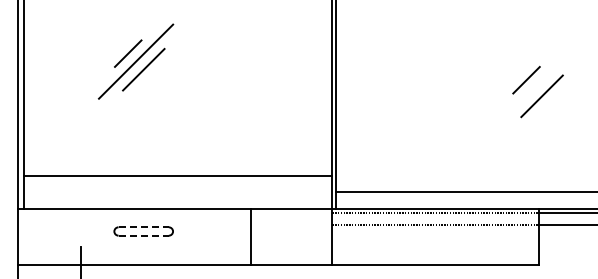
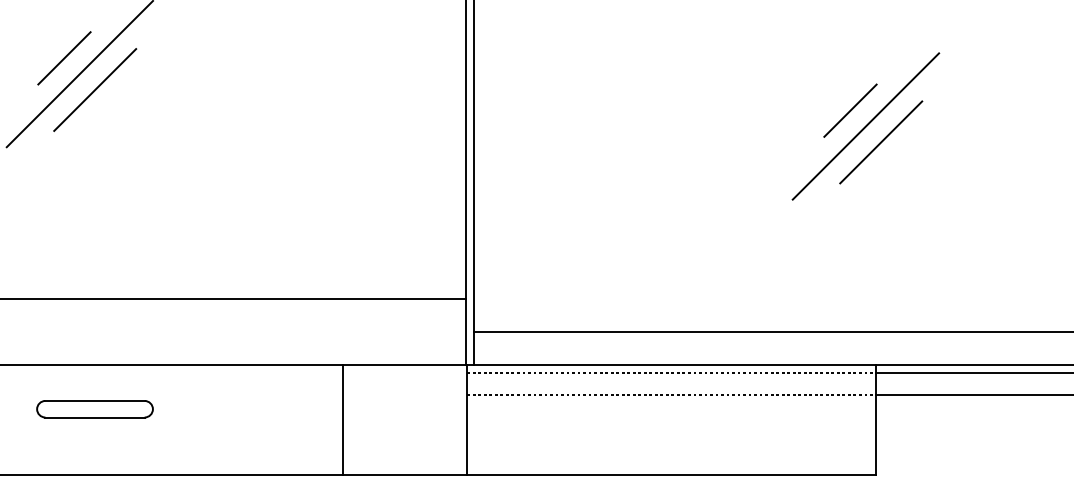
line: (534, 88) -> (866, 127), added
line: (144, 227) -> (96, 401), dashed -> solid
line: (144, 235) -> (96, 417), dashed -> solid
line: (250, 237) -> (343, 421), moved

